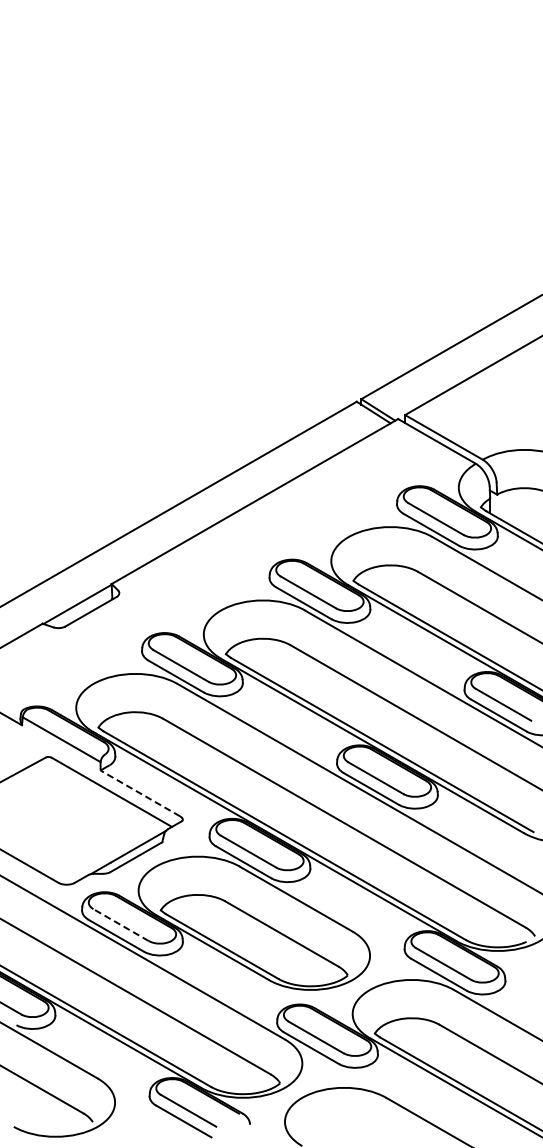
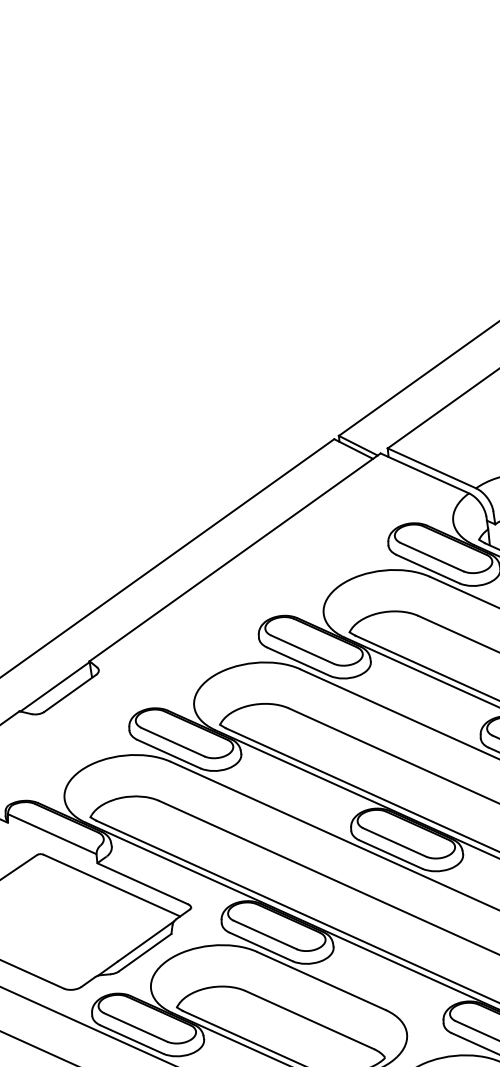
line: (140, 793) -> (142, 883), dashed -> solid
line: (121, 925) -> (136, 1027), dashed -> solid

